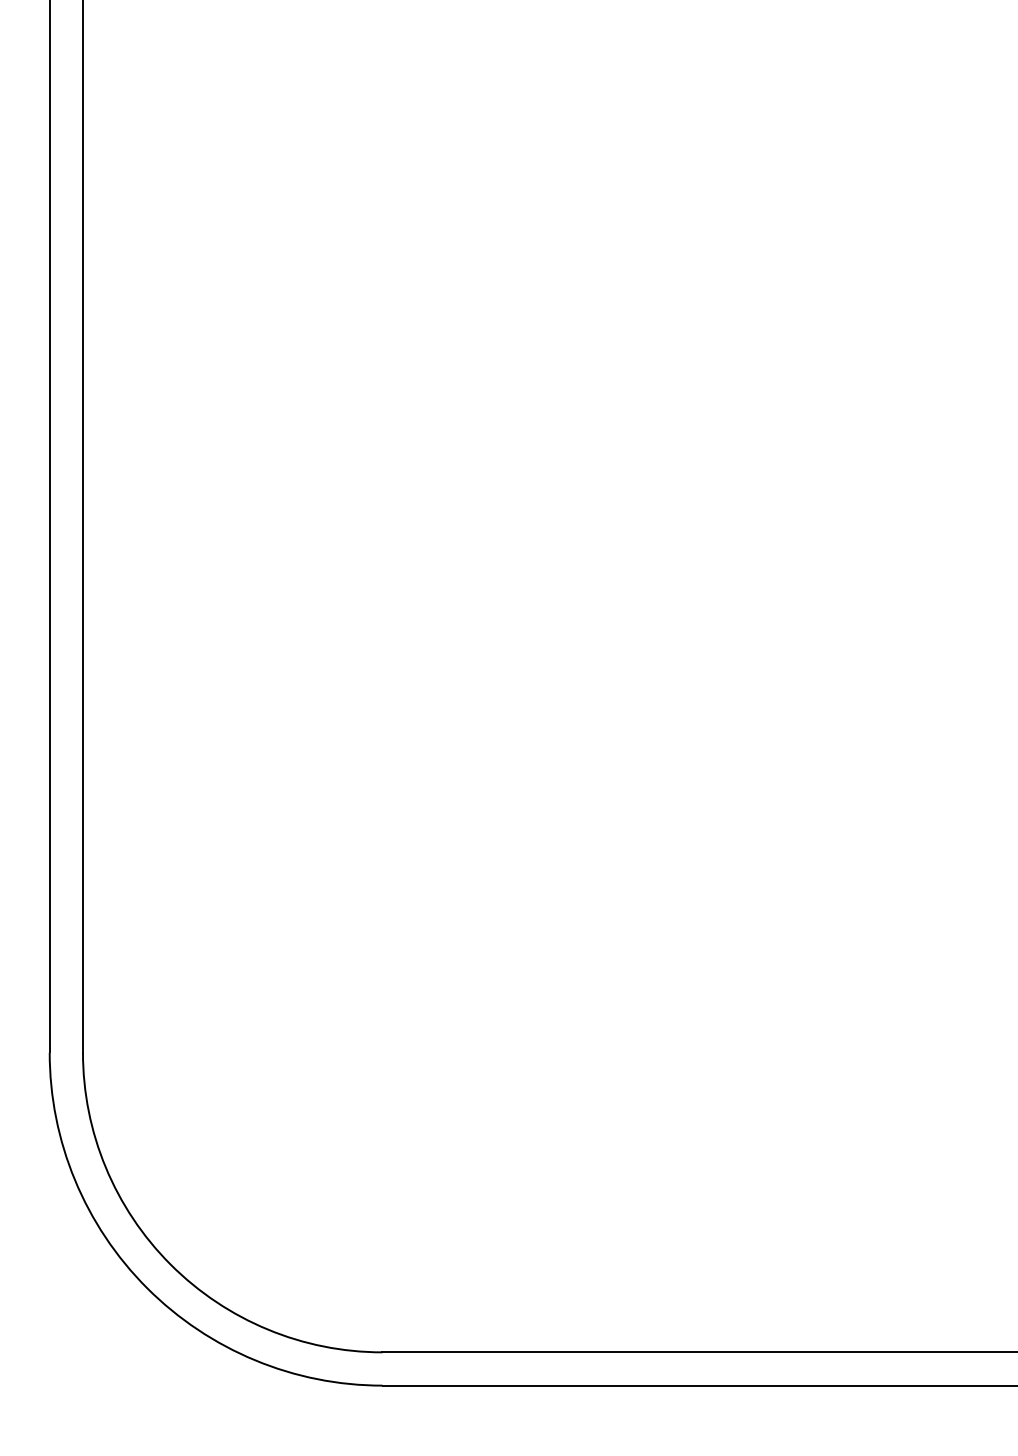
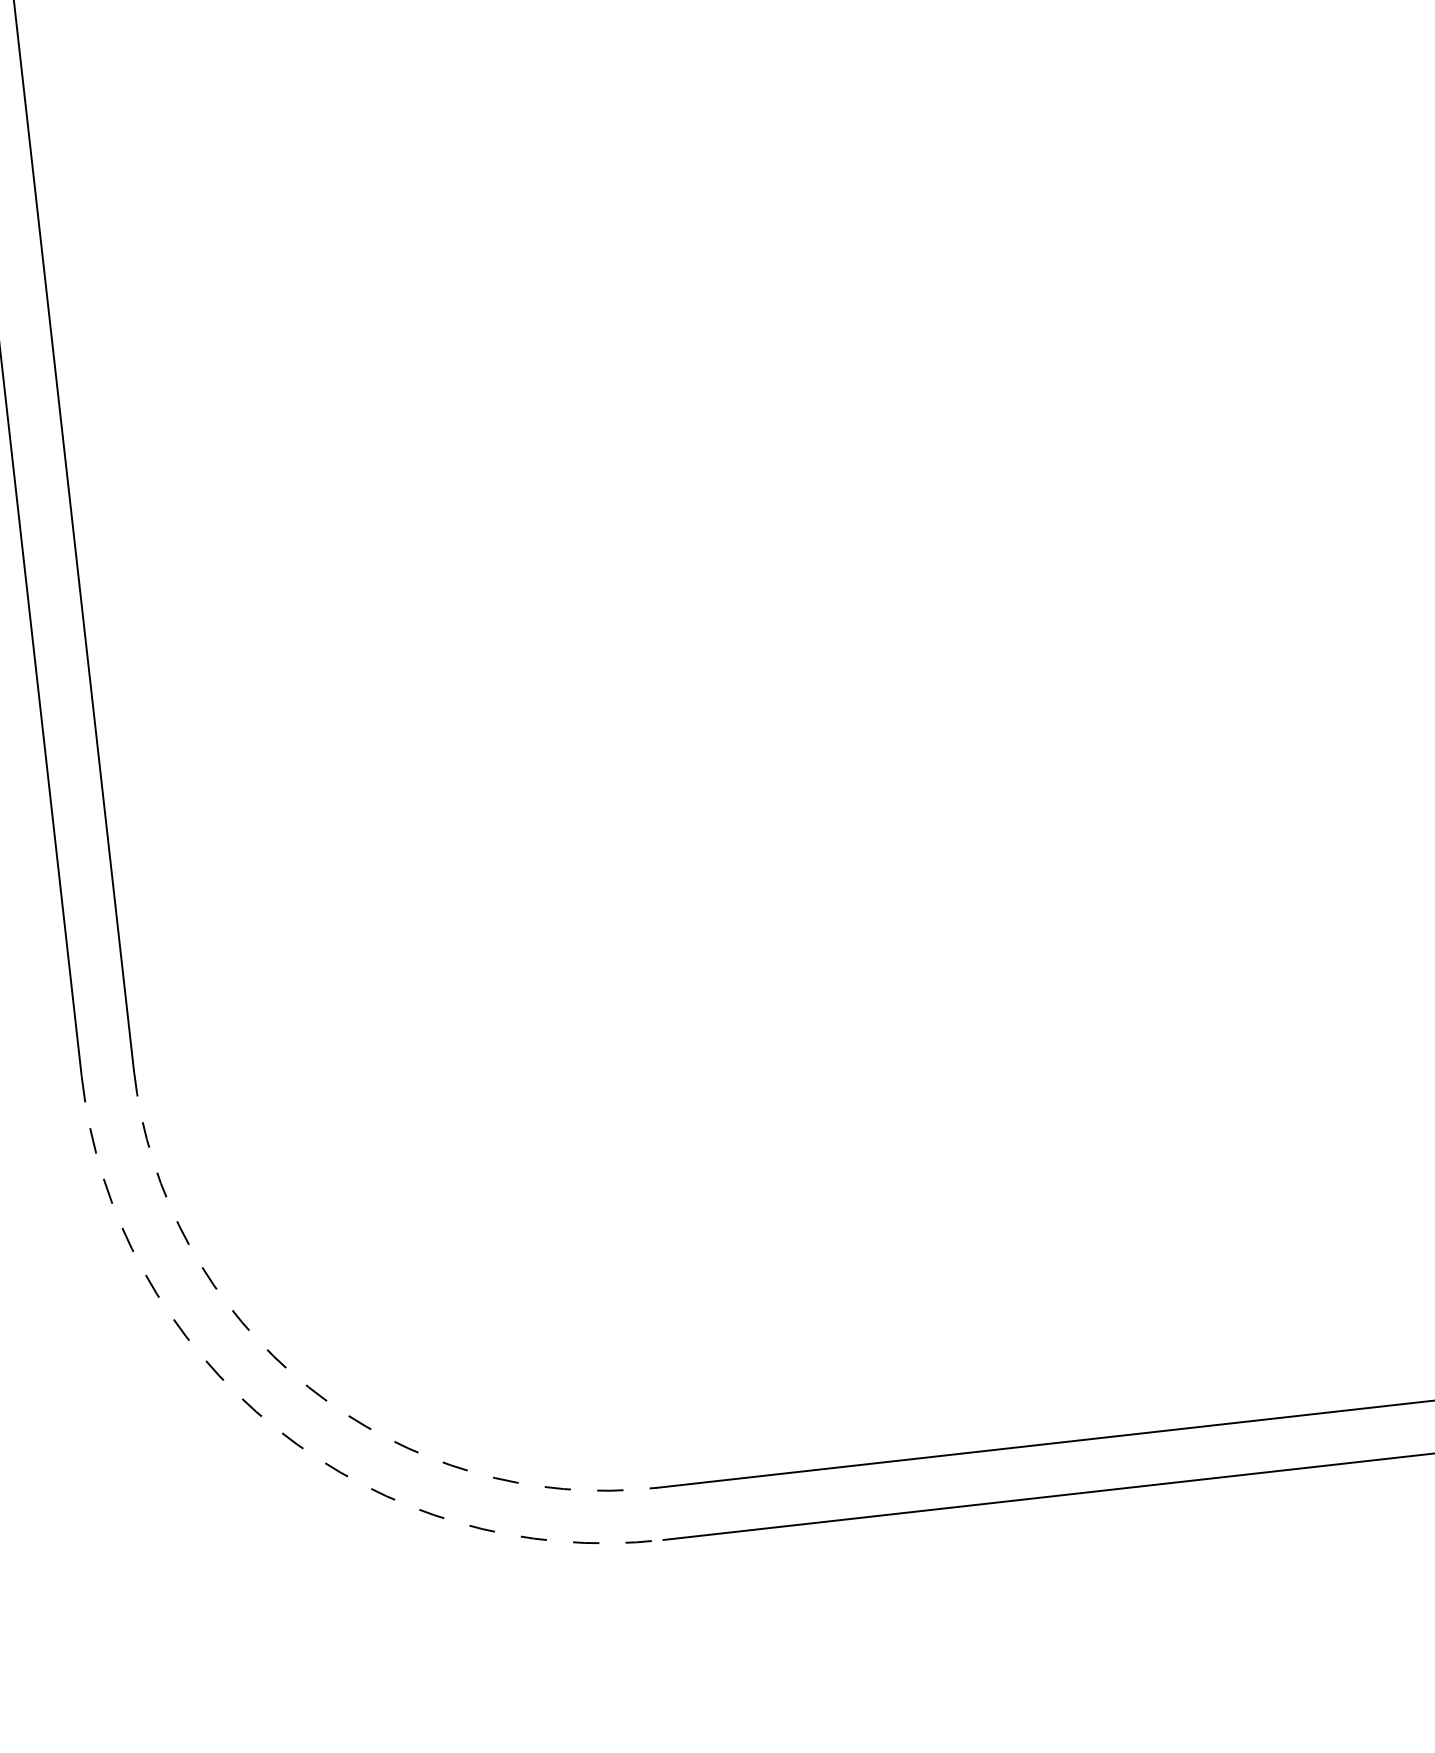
arc: (170, 1264) -> (308, 1387), solid -> dashed
arc: (147, 1288) -> (276, 1428), solid -> dashed

